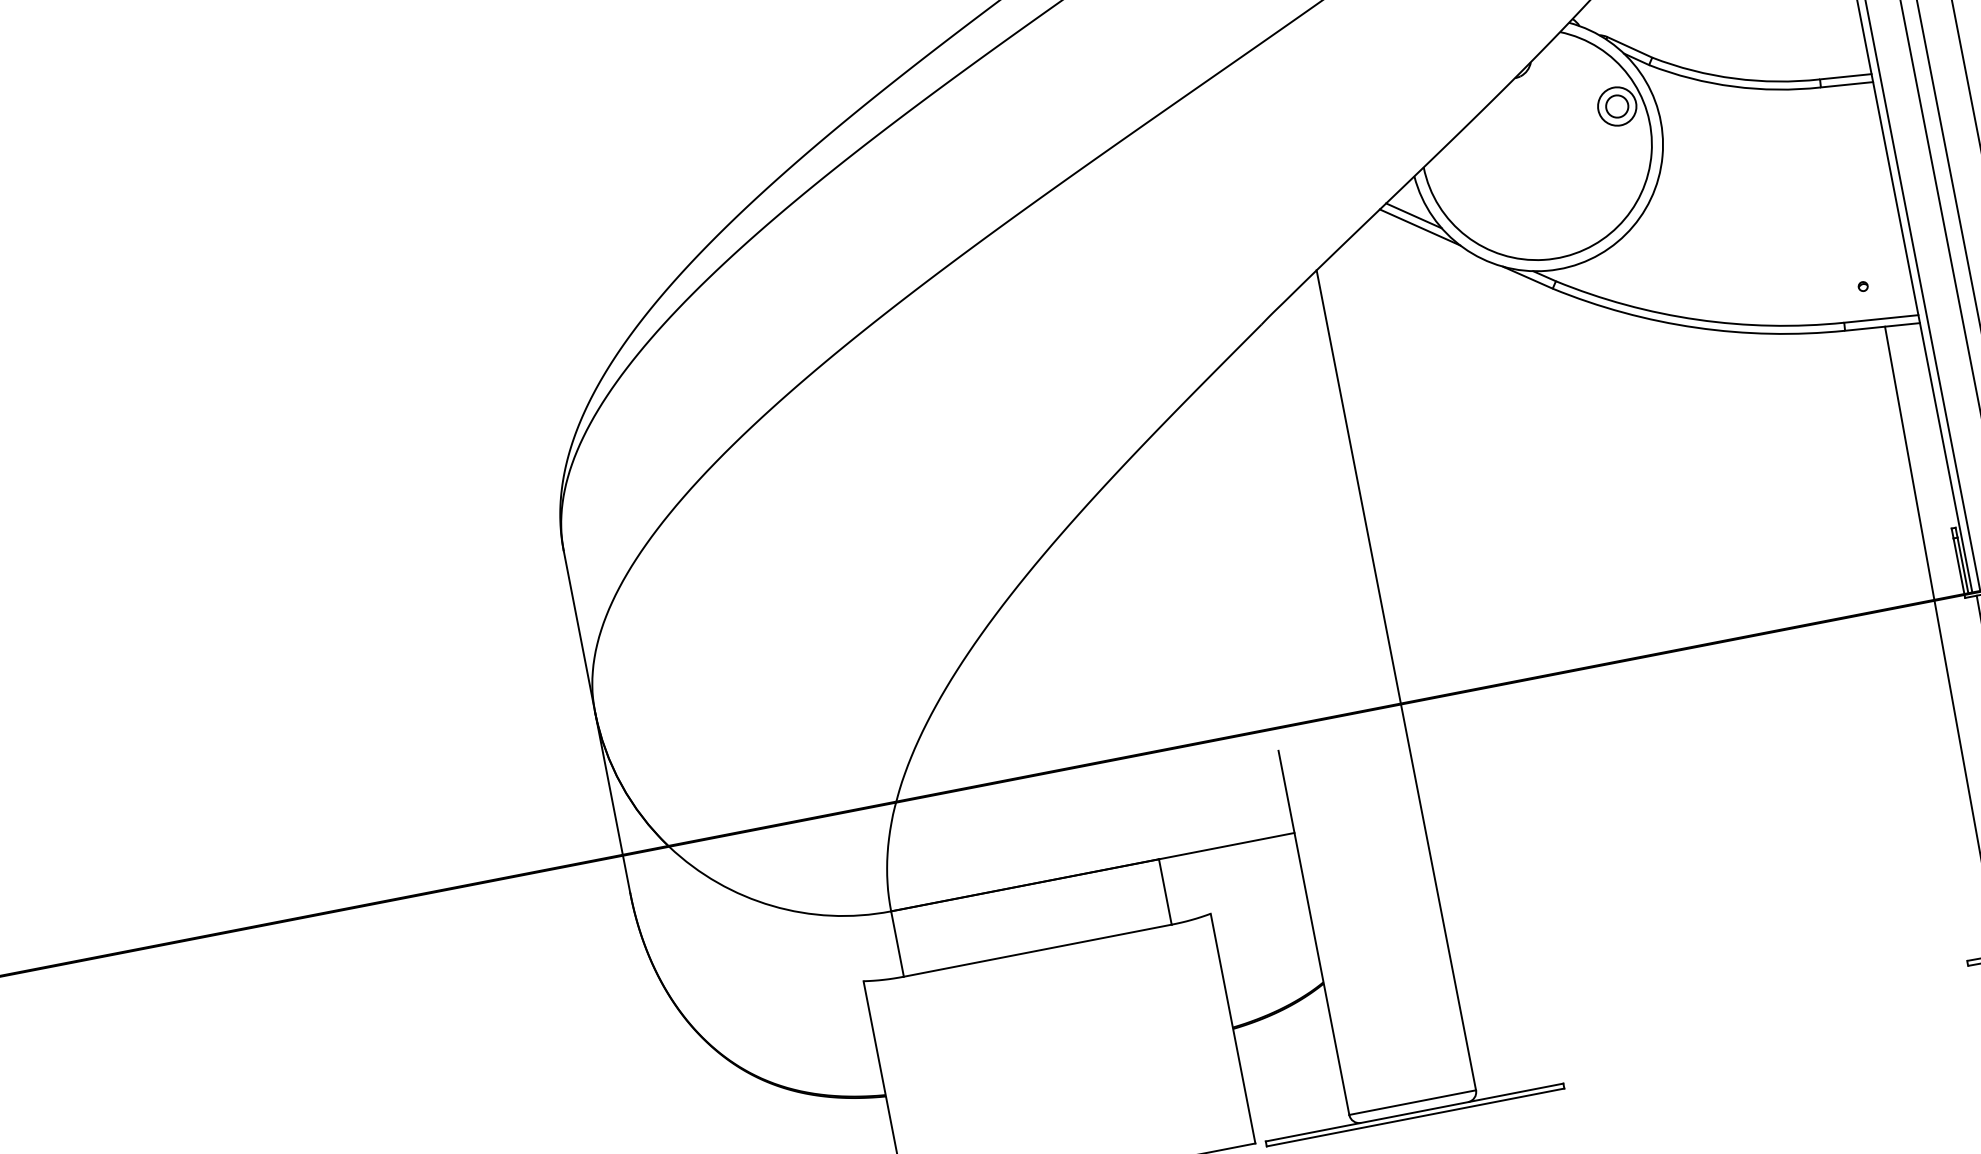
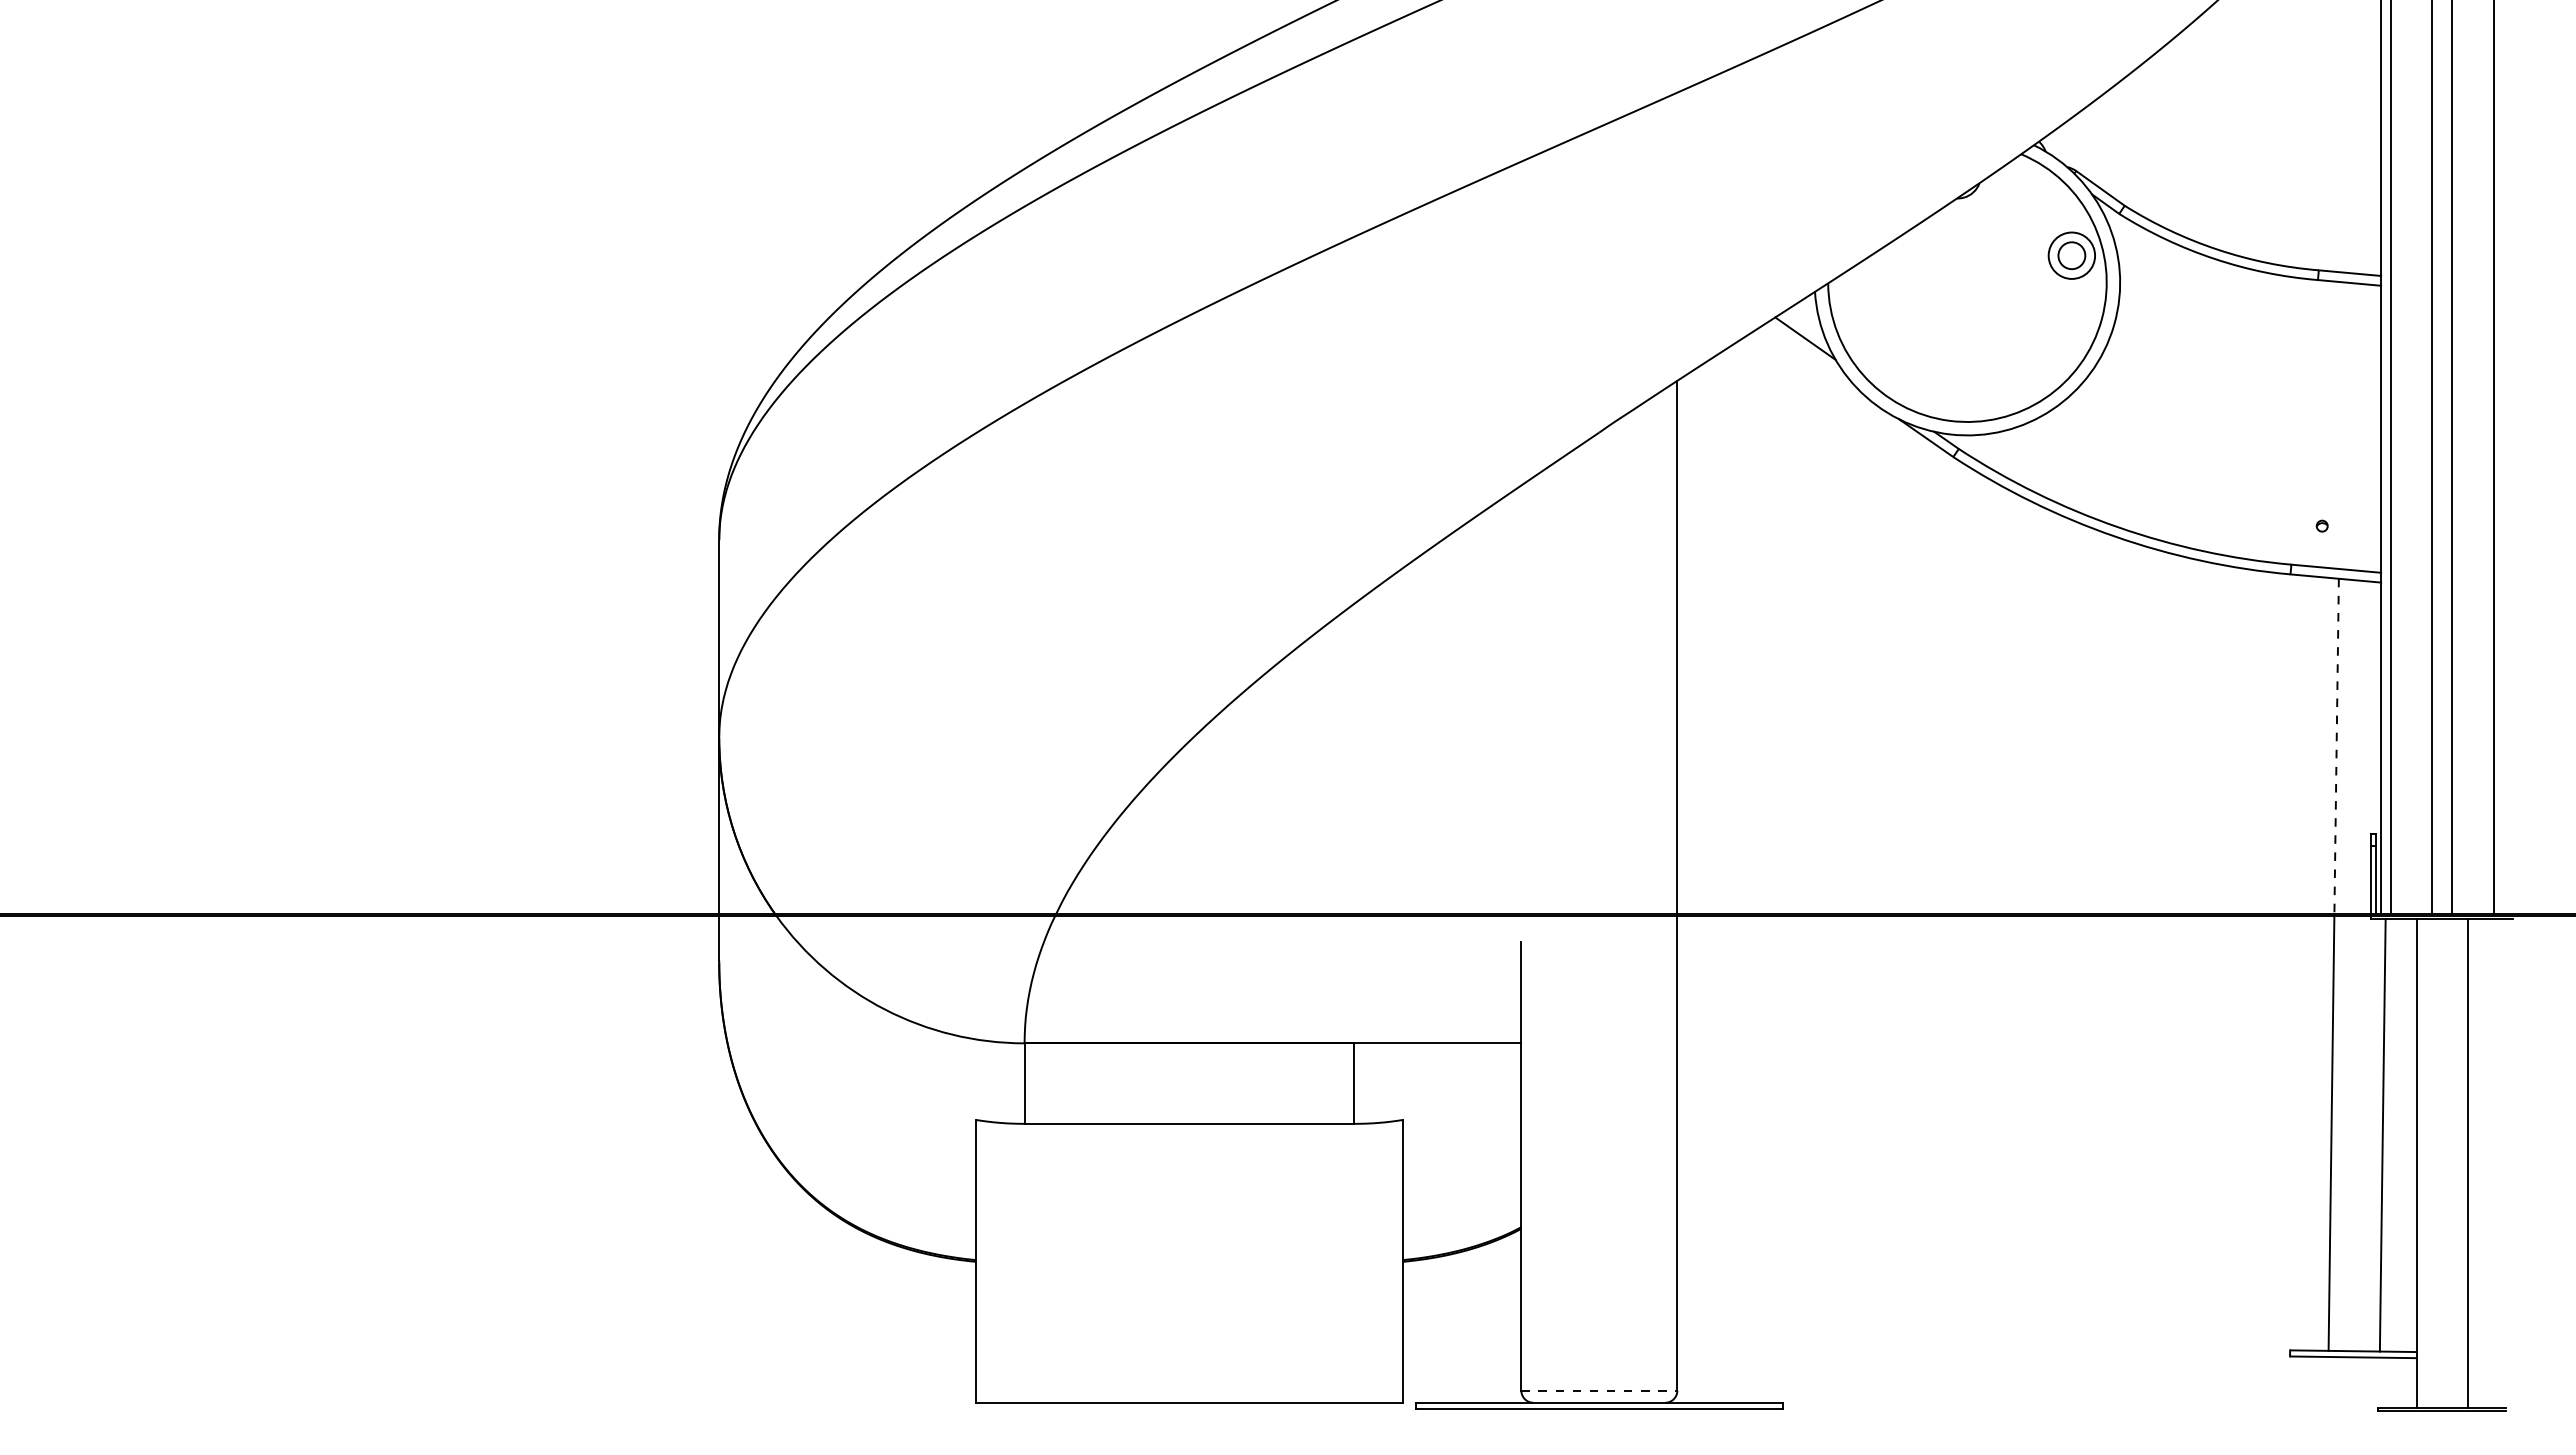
line: (1419, 227) -> (1809, 353), removed
line: (1909, 463) -> (2336, 746), solid -> dashed
line: (1412, 1102) -> (1599, 1390), solid -> dashed

